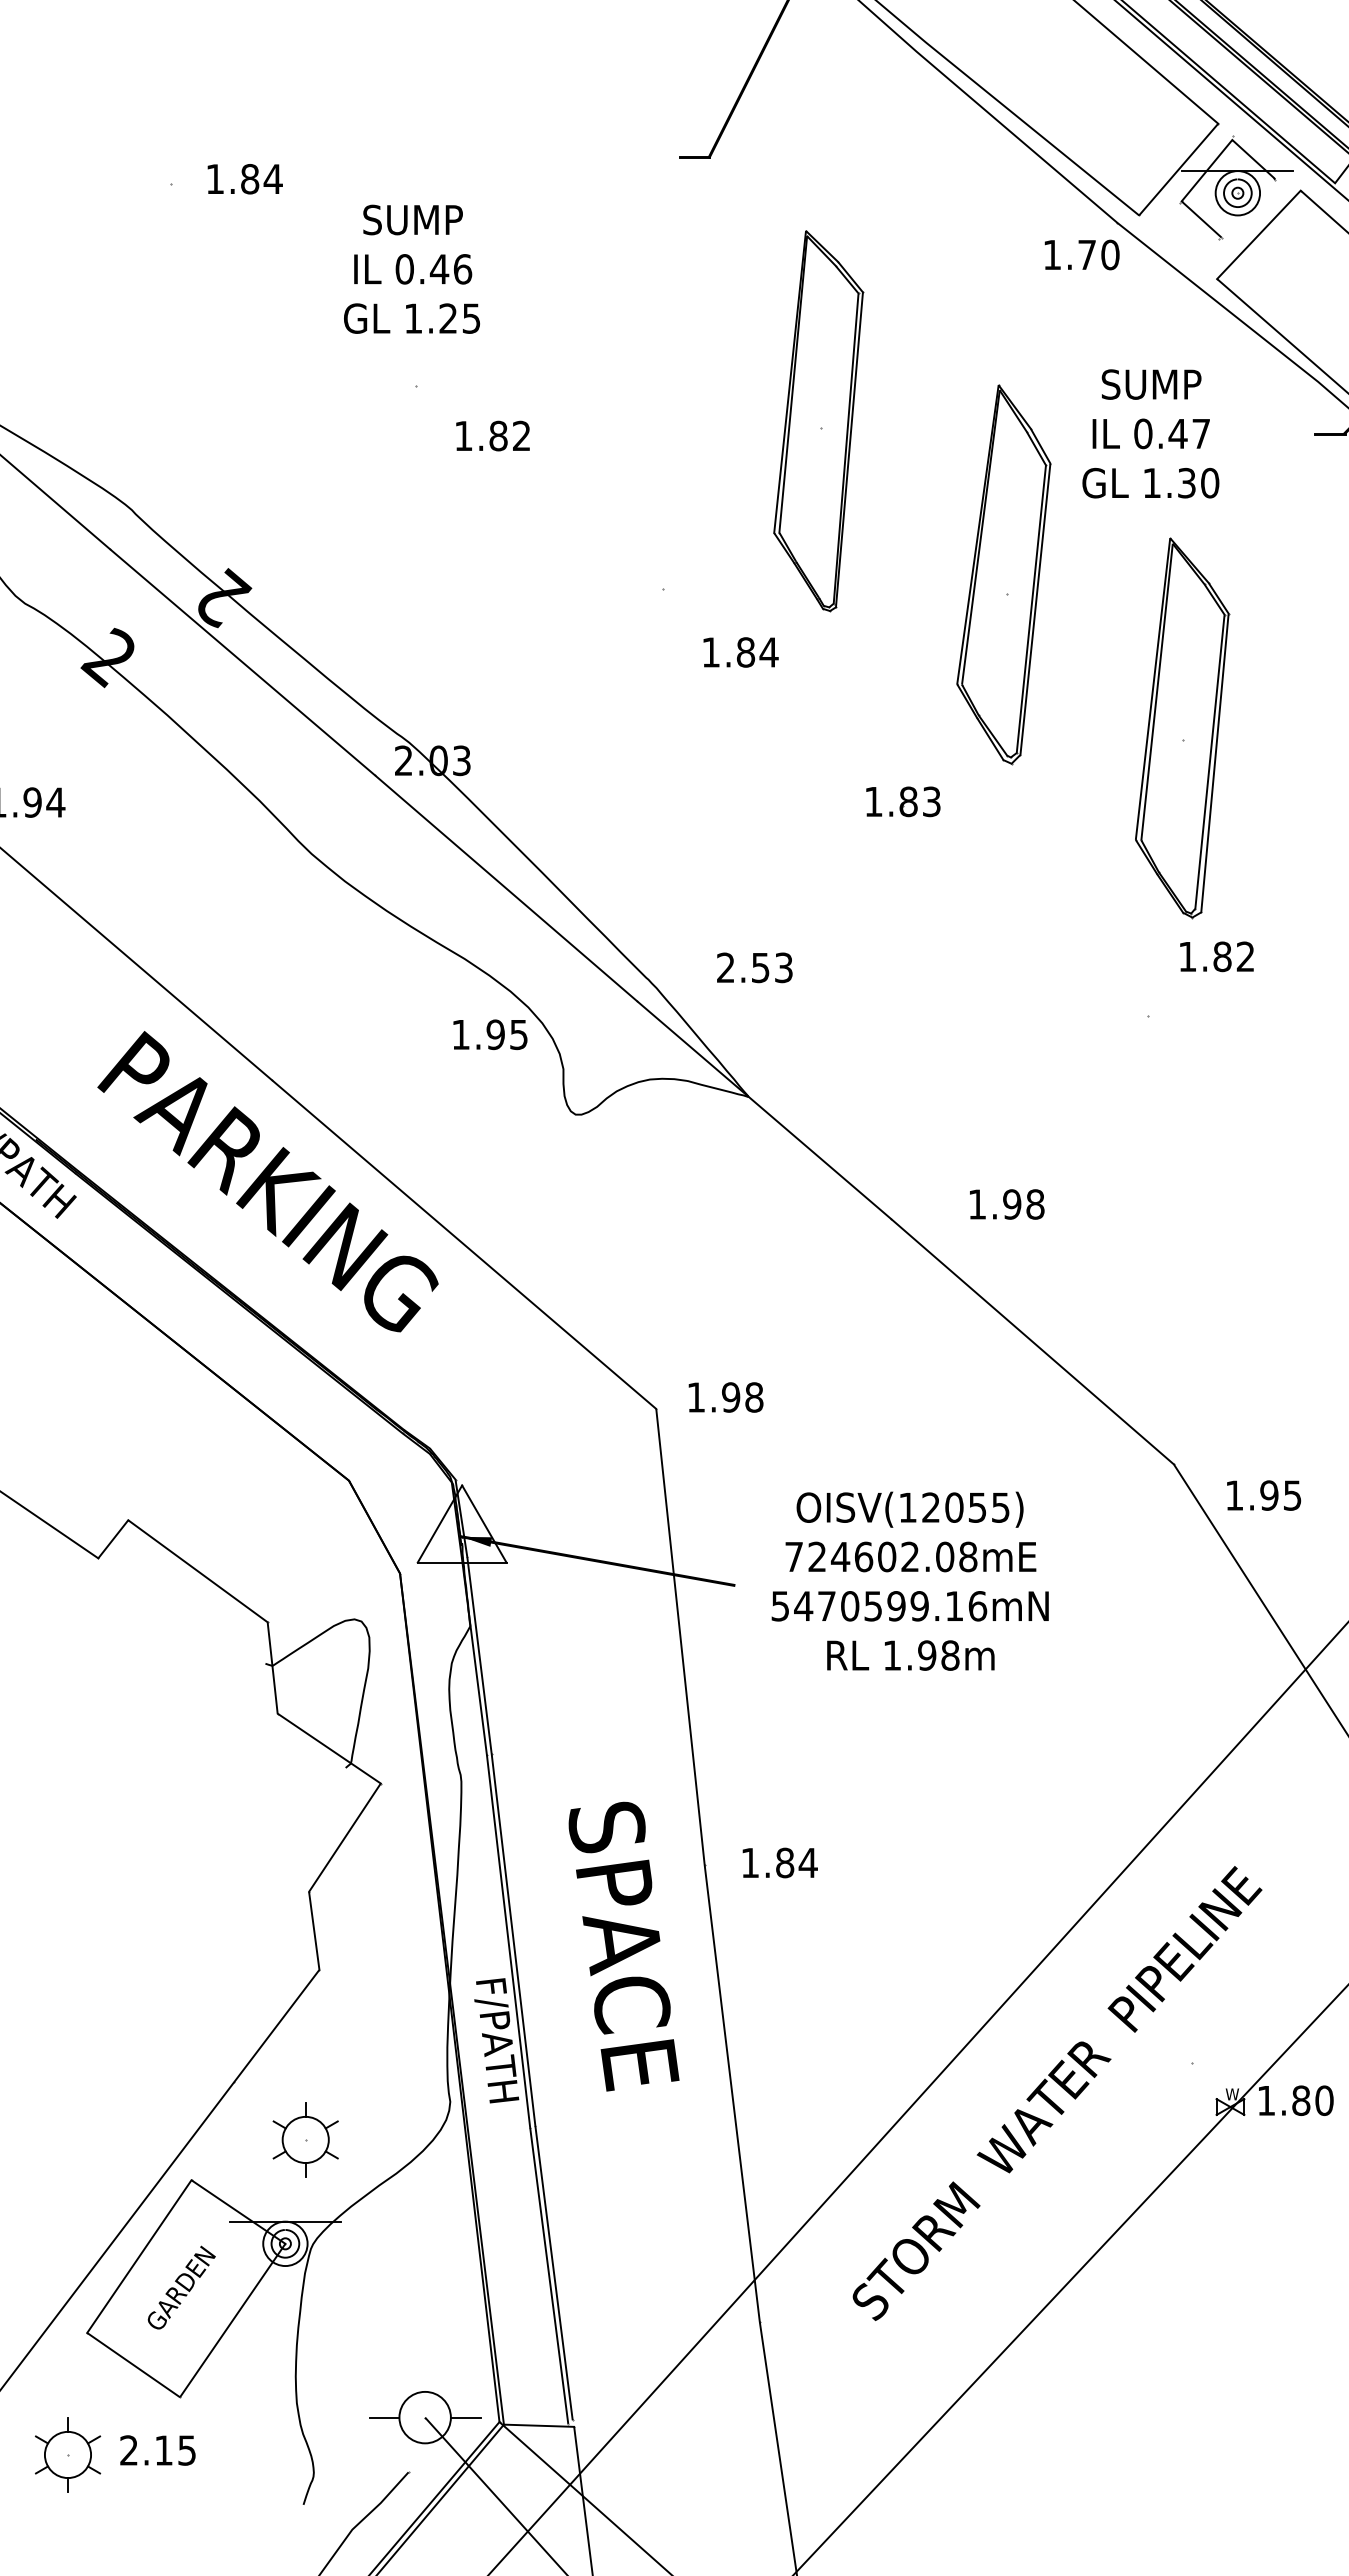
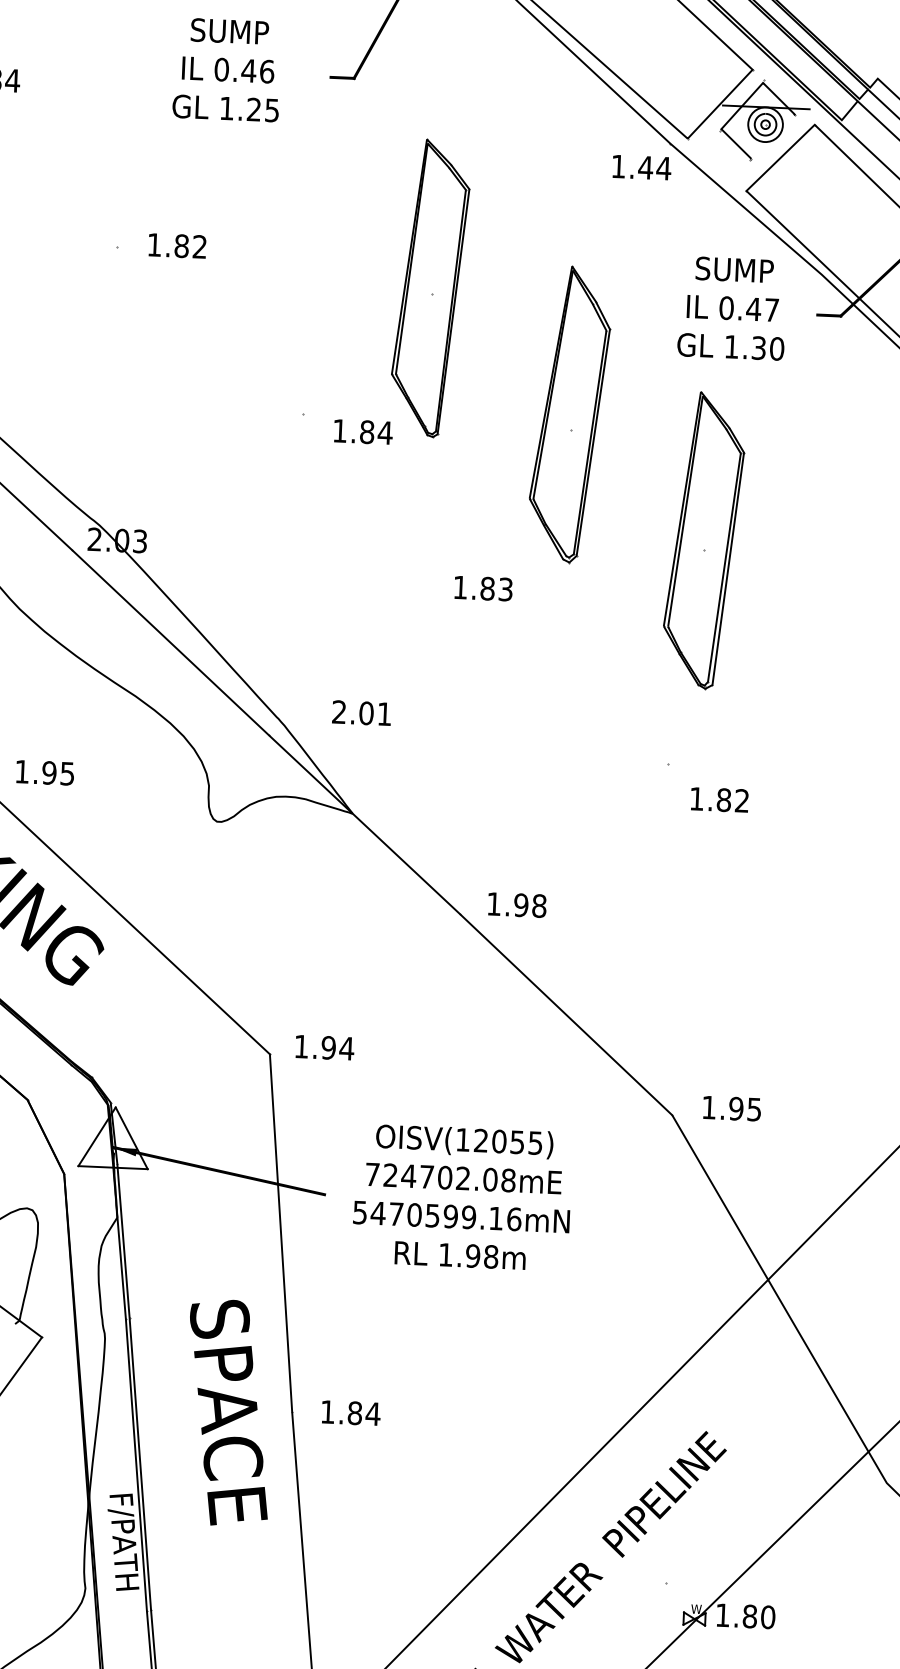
text: (1098, 254) -> (654, 167), 1.70 -> 1.44
text: (411, 268) -> (227, 69), moved
text: (1150, 433) -> (732, 308), moved
text: (492, 435) -> (177, 245), moved
text: (740, 652) -> (362, 432), moved
text: (1216, 956) -> (719, 799), moved
text: (771, 967) -> (374, 713), 2.53 -> 2.01
text: (490, 1034) -> (45, 772), moved
text: (1007, 1204) -> (517, 905), moved
text: (753, 1397) -> (346, 1048), 1.98 -> 1.94
text: (1264, 1495) -> (732, 1108), moved
text: (864, 1556) -> (427, 1176), 724602.08mE -> 724702.08mE
text: (623, 1946) -> (228, 1412), moved

